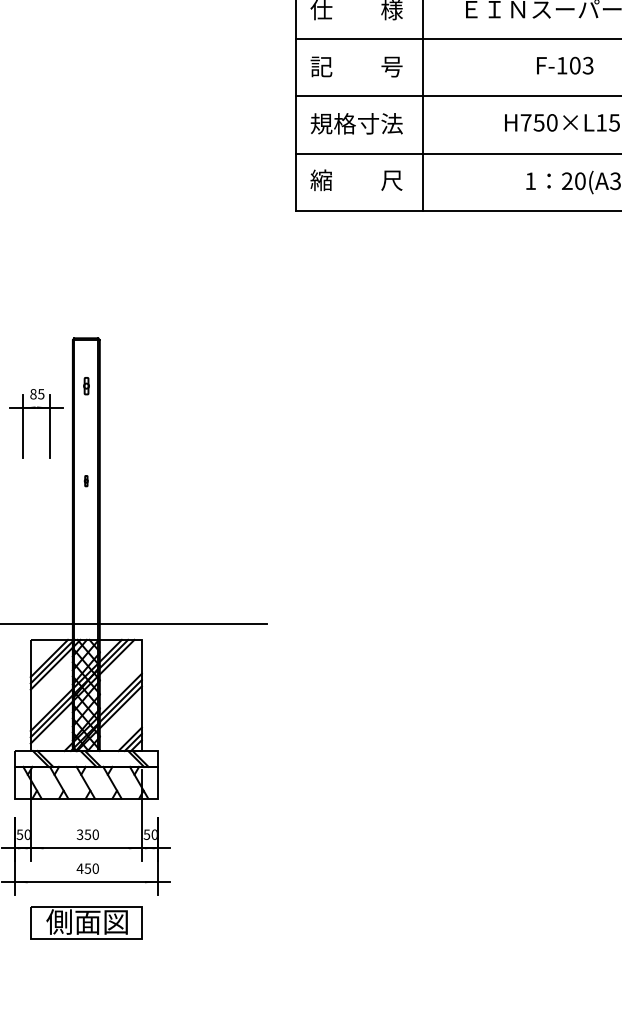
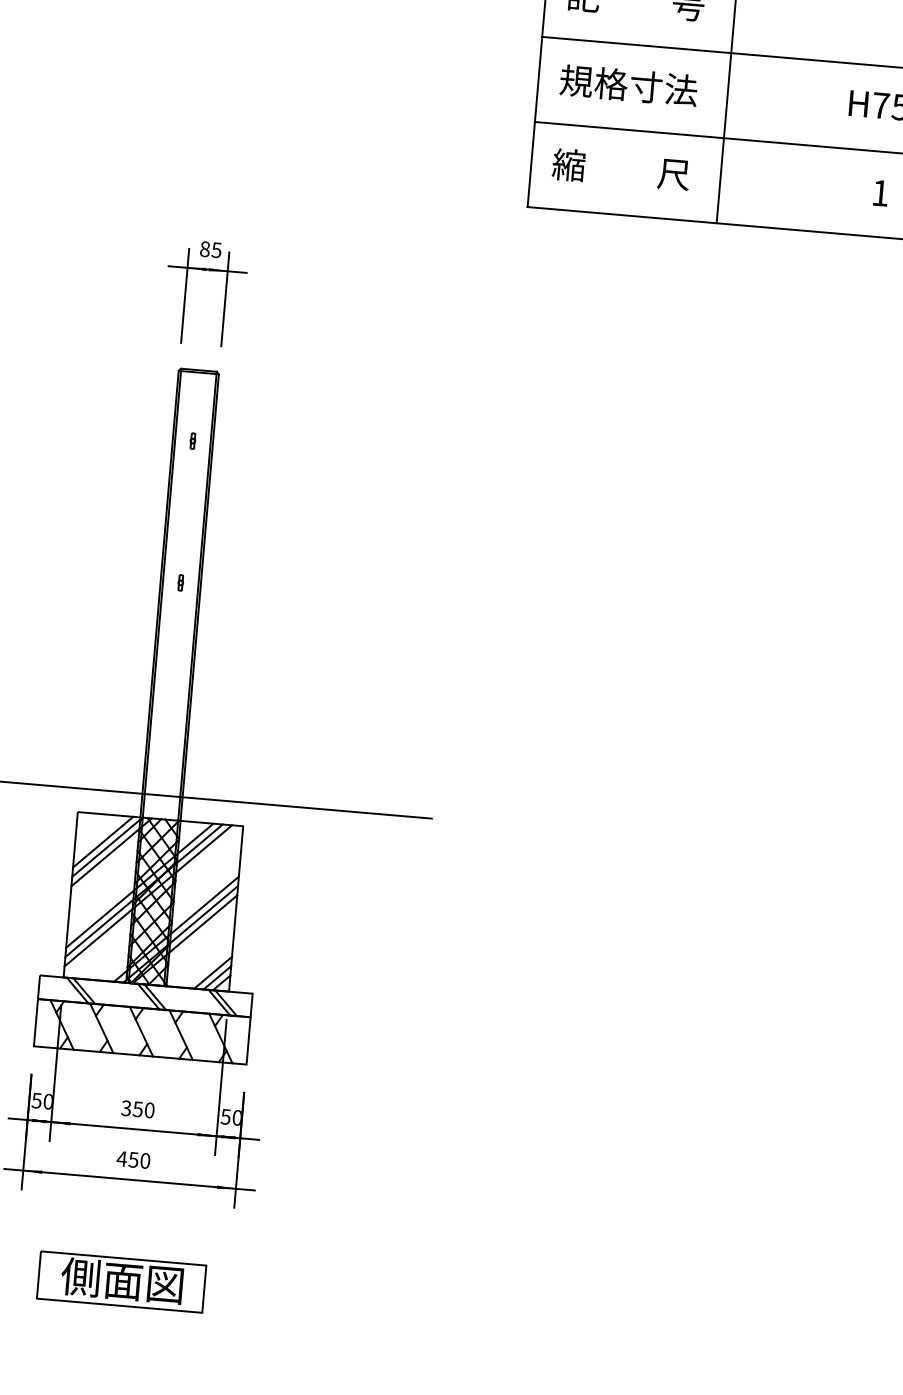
part: (85, 385) -> (191, 440), size x0.62
part: (23, 423) -> (186, 291), moved
part: (86, 922) -> (121, 1281), moved

